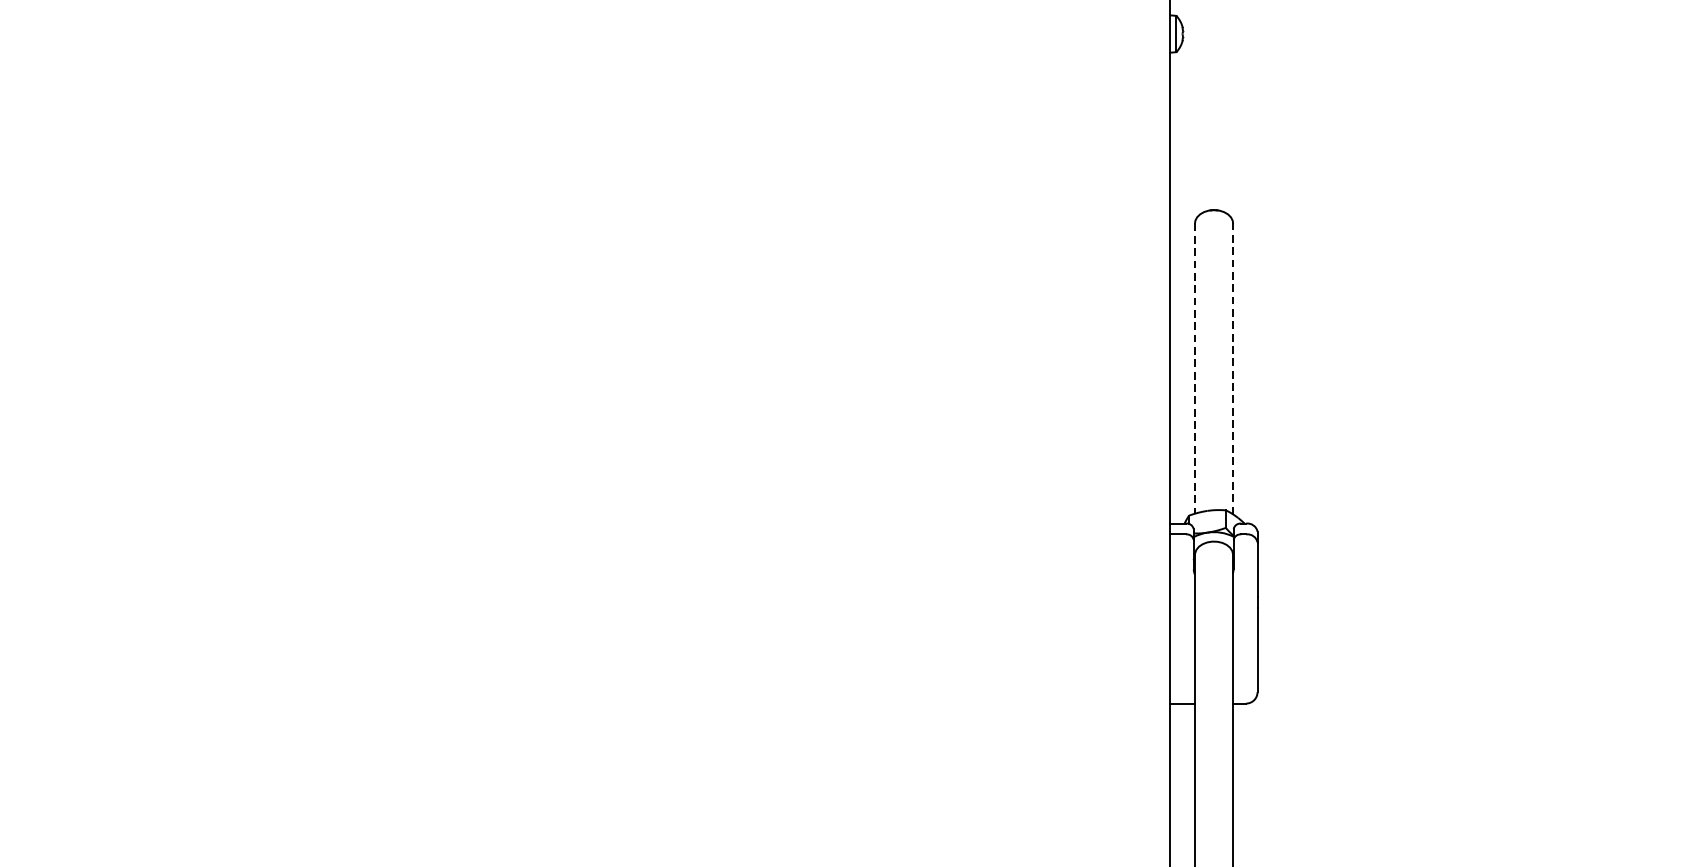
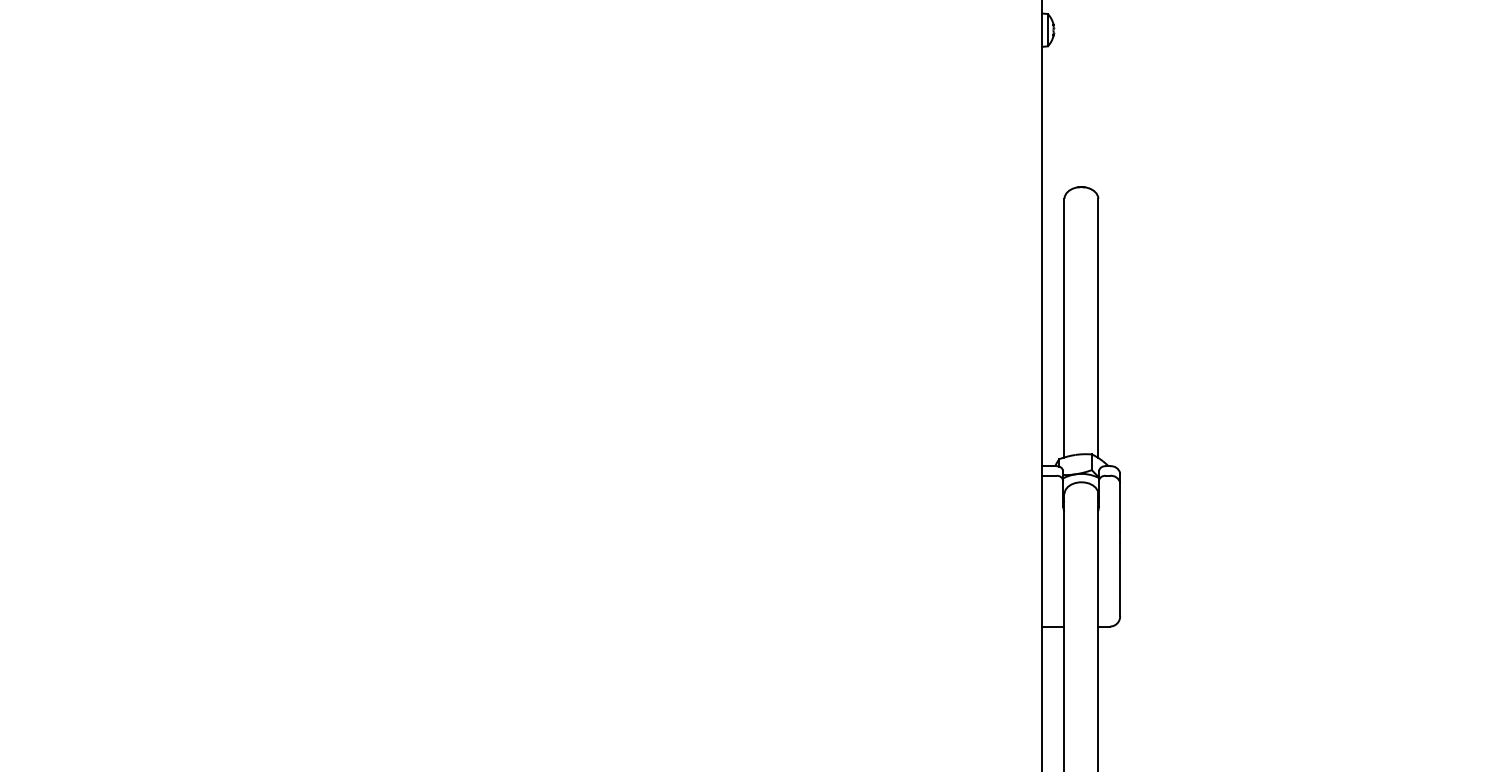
line: (1195, 368) -> (1064, 328), dashed -> solid
line: (1233, 368) -> (1098, 328), dashed -> solid

